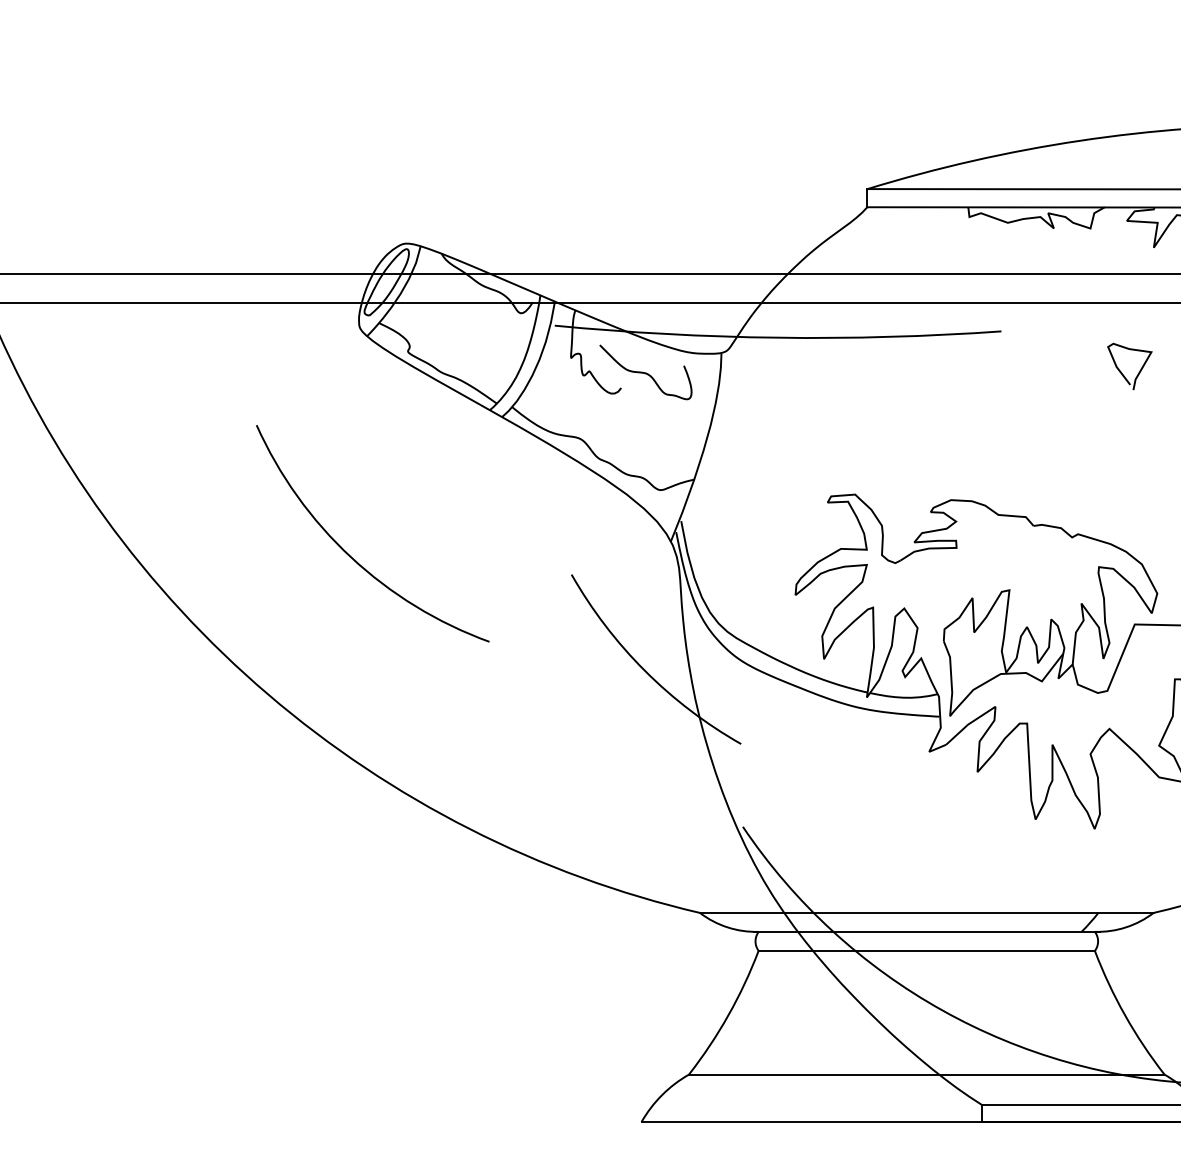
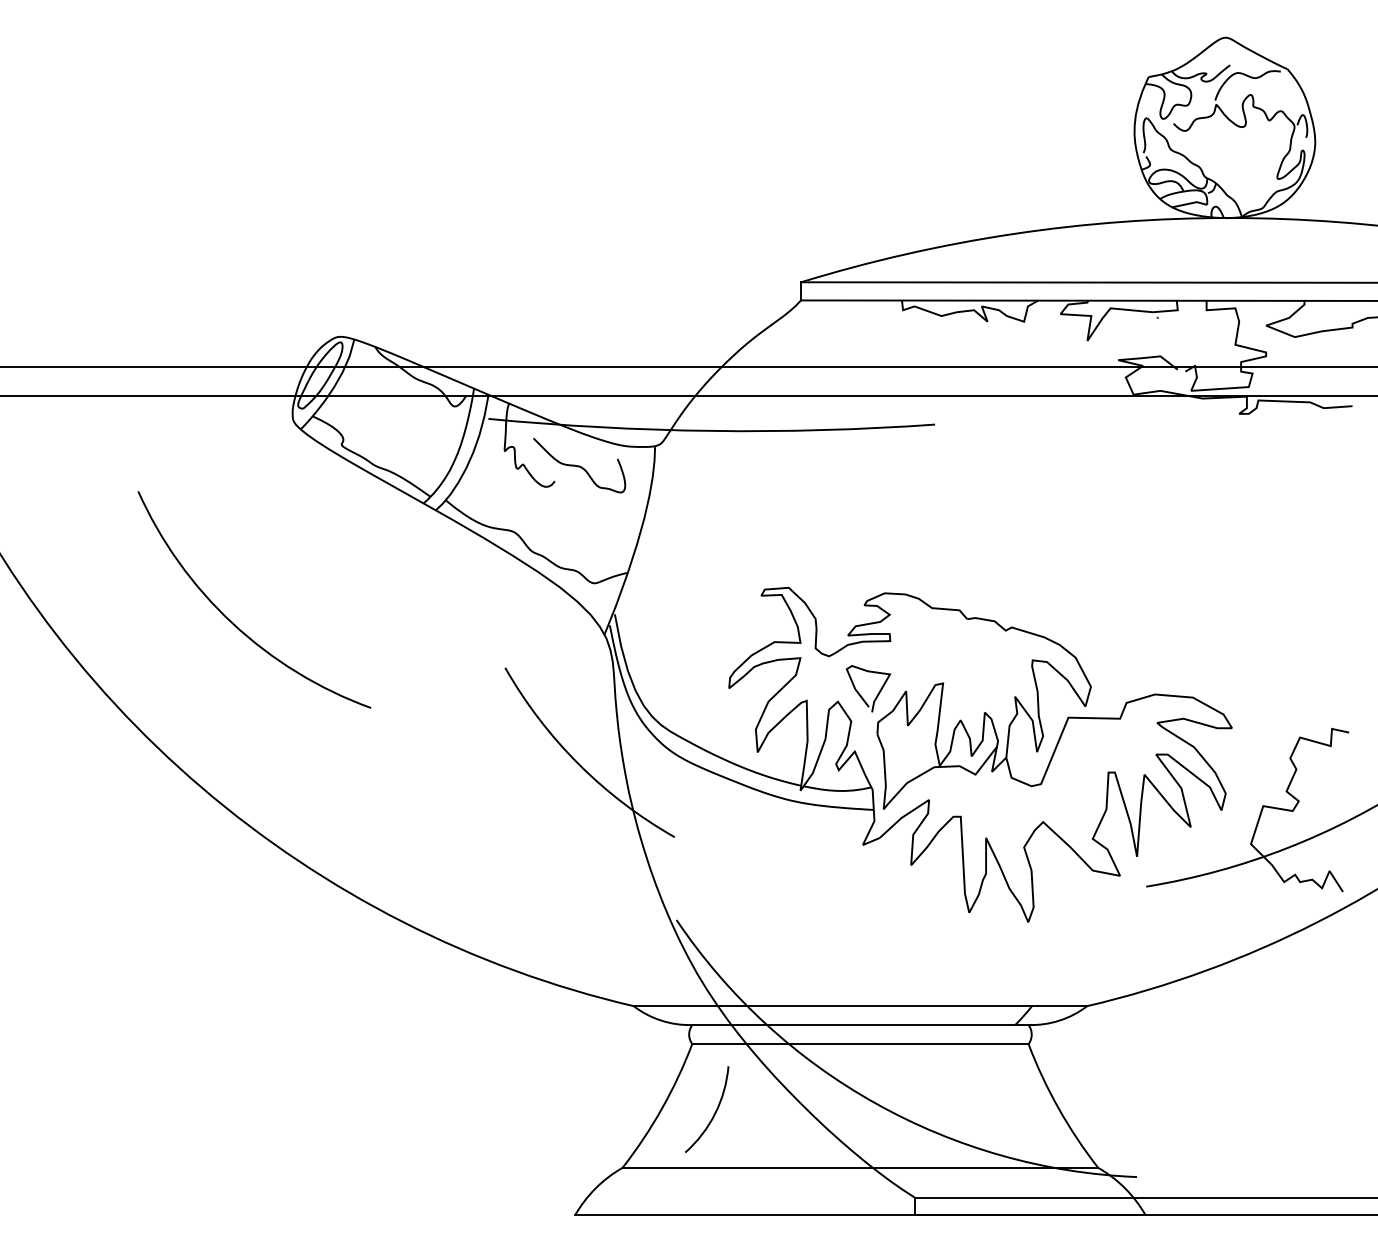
curve: (1122, 373) -> (861, 695), moved
arc: (350, 555) -> (232, 621), moved
arc: (780, 1019) -> (714, 1112), added

